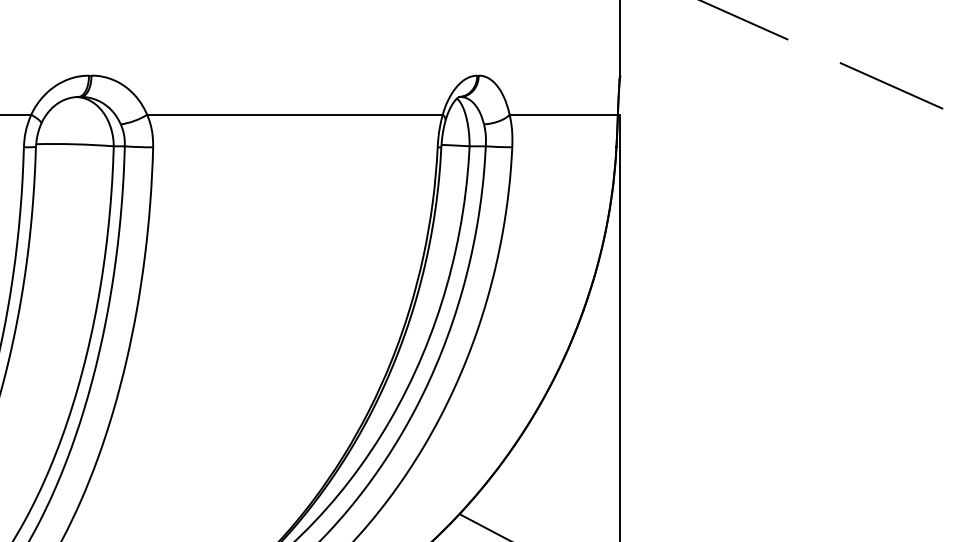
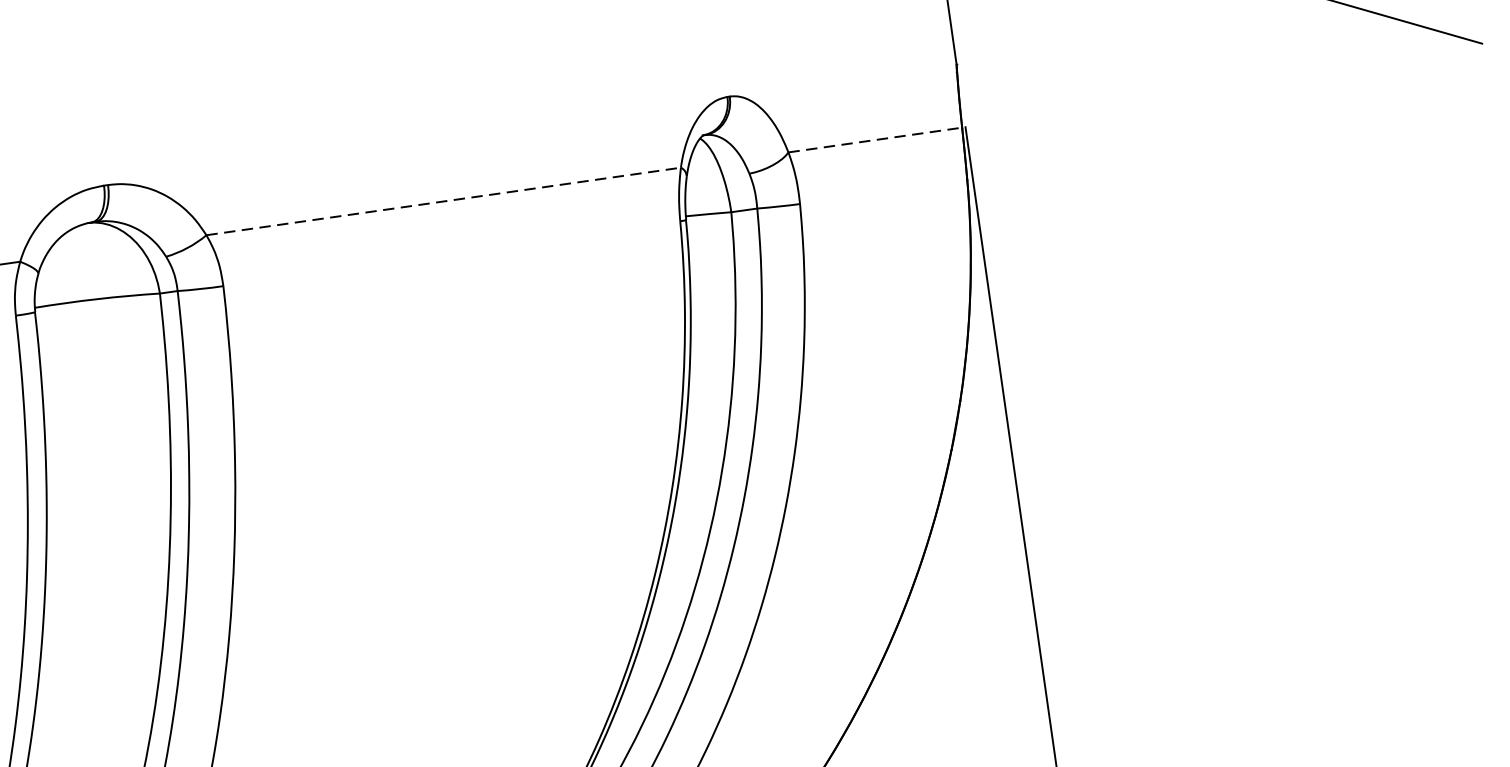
line: (295, 114) -> (444, 200), solid -> dashed
line: (564, 114) -> (876, 139), solid -> dashed

